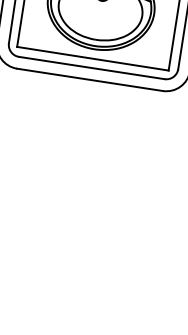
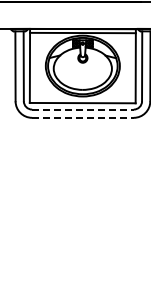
line: (91, 67) -> (82, 109), solid -> dashed
line: (89, 79) -> (82, 117), solid -> dashed

